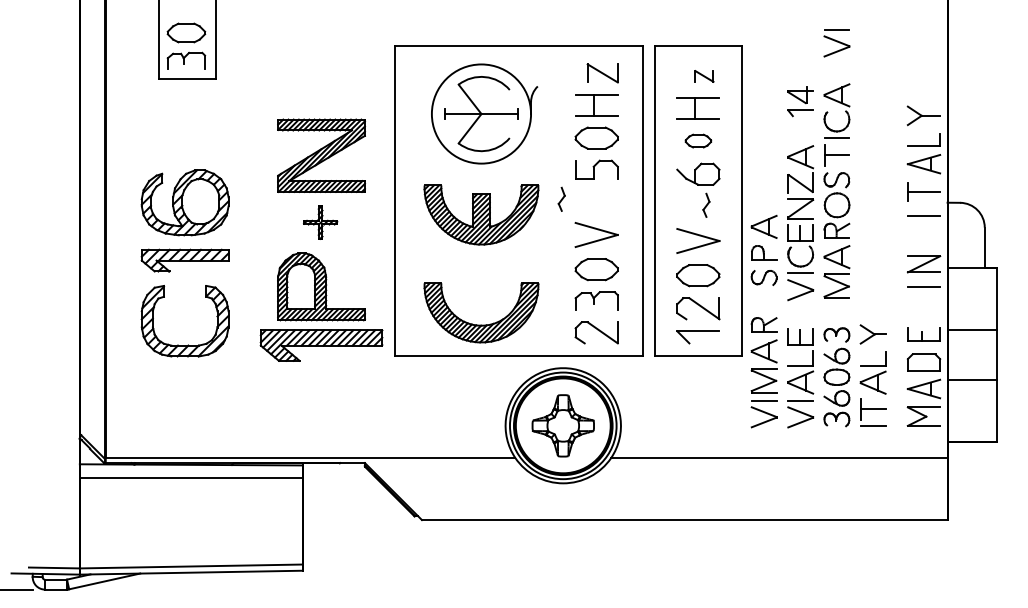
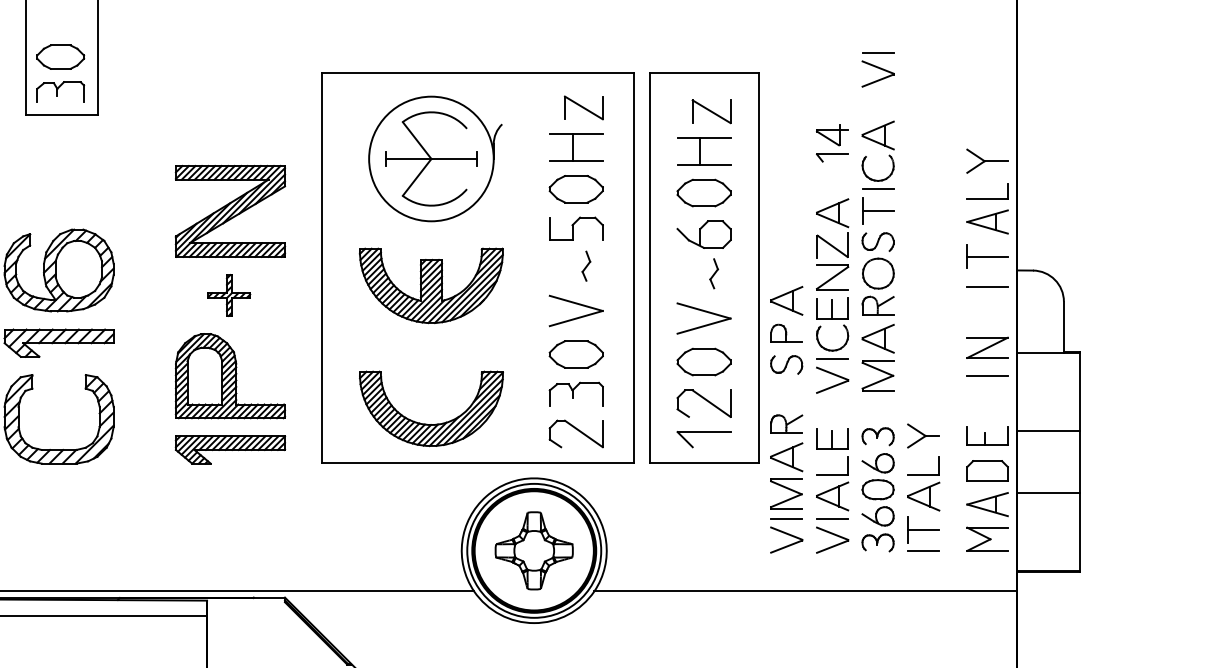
part: (704, 76) -> (711, 111), size x1.67
part: (698, 140) -> (704, 192), size x1.67
part: (561, 198) -> (586, 265), moved
part: (321, 345) -> (230, 449), size x0.71

